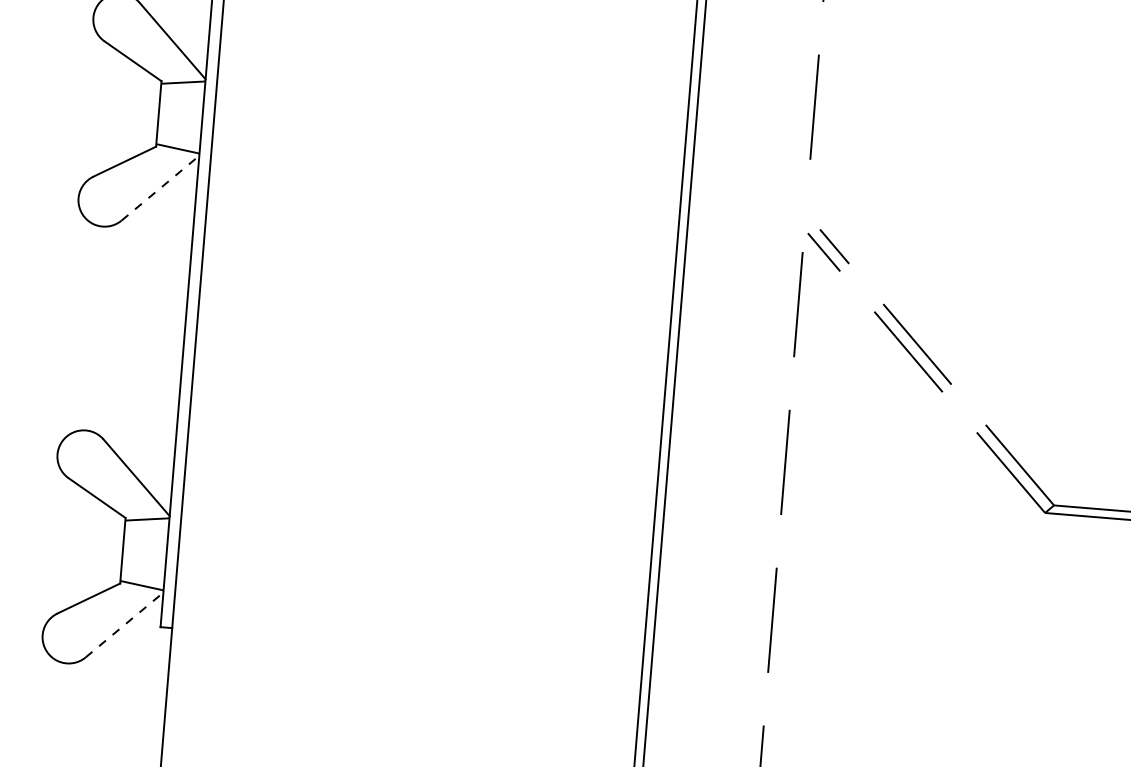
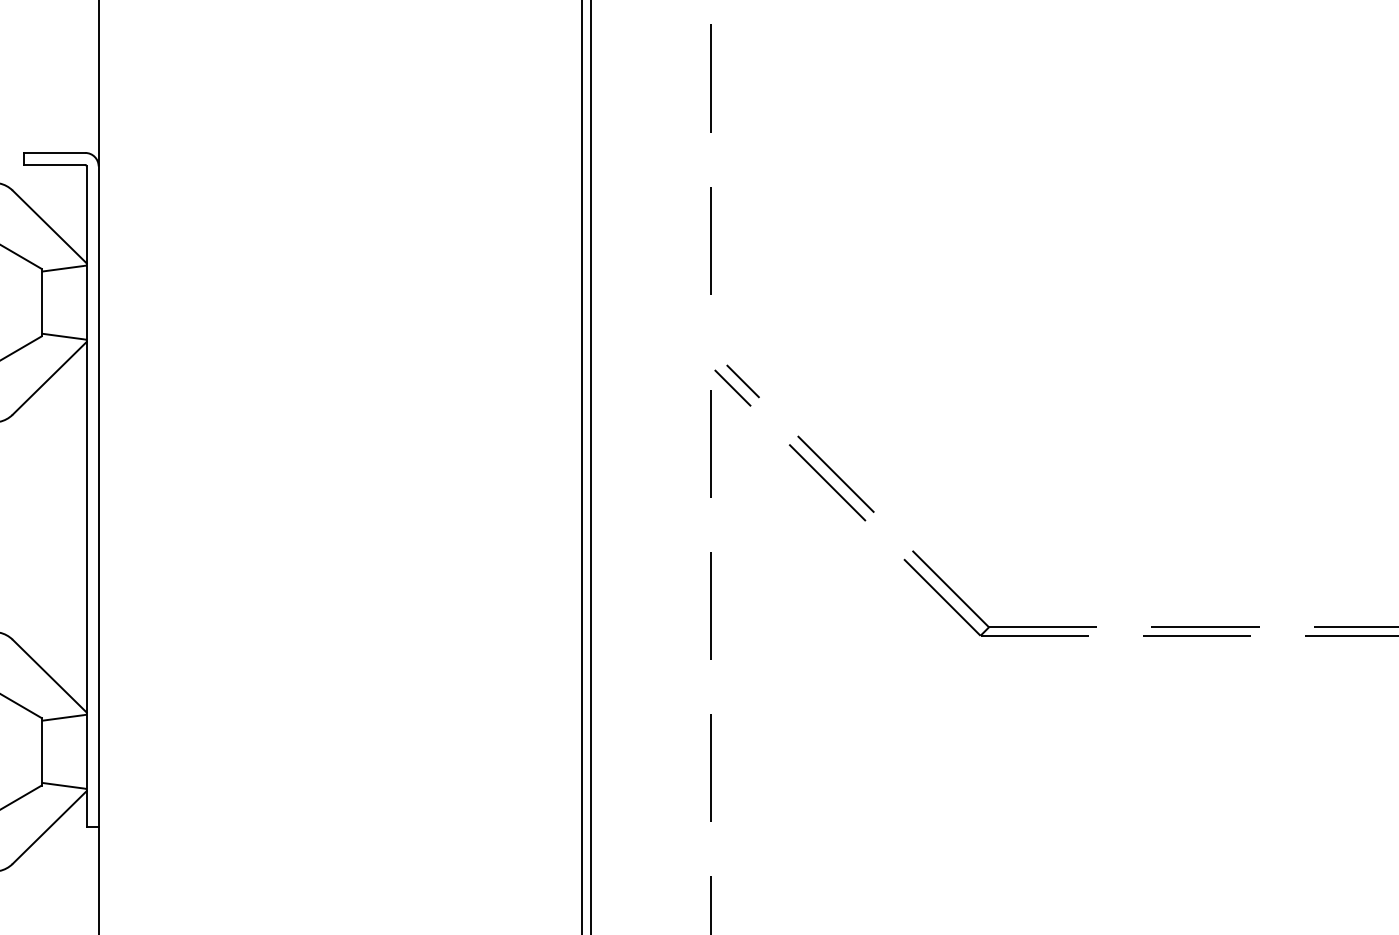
line: (160, 188) -> (49, 378), dashed -> solid
line: (124, 624) -> (49, 827), dashed -> solid

